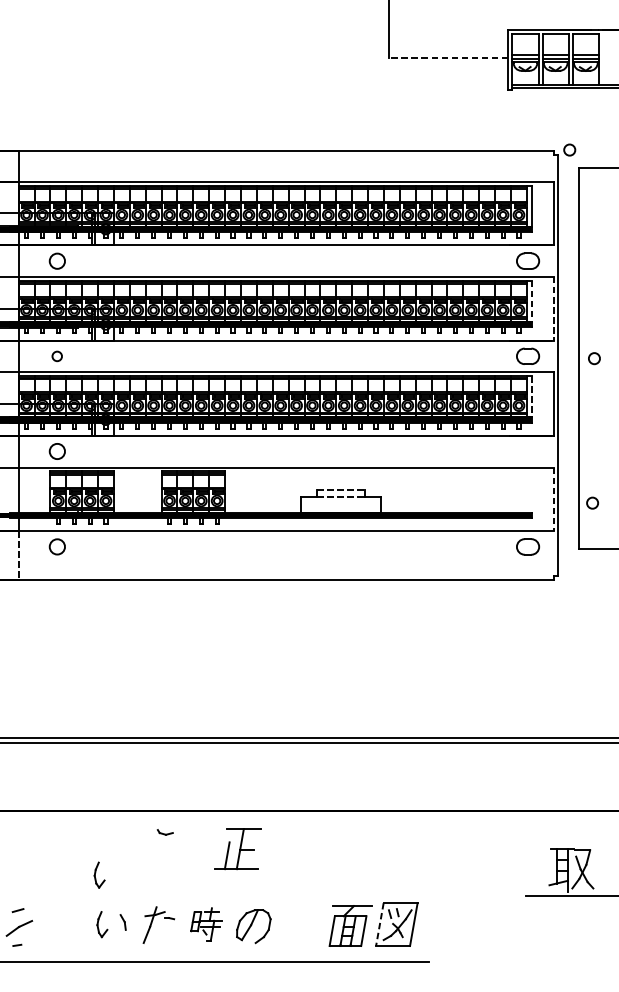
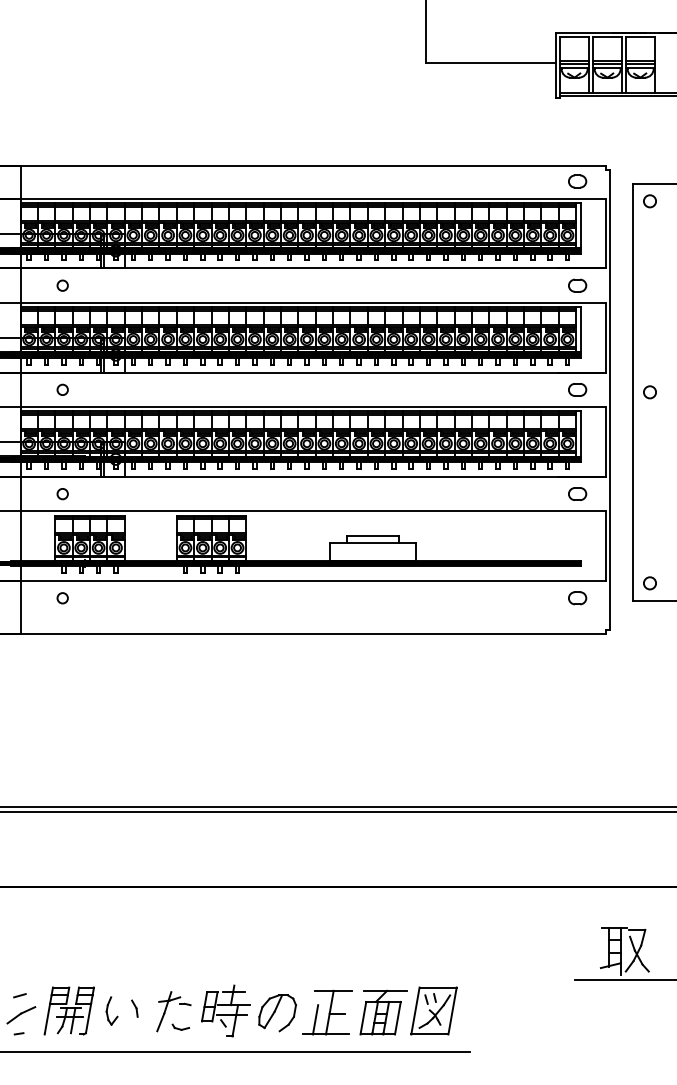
line: (448, 57) -> (490, 63), dashed -> solid
circle: (569, 150) -> (649, 201), moved
part: (528, 165) -> (577, 181), added
circle: (57, 260) -> (62, 285), size x0.62
part: (528, 260) -> (577, 285), size x0.71
line: (531, 301) -> (581, 329), dashed -> solid
line: (553, 308) -> (605, 337), dashed -> solid
part: (528, 356) -> (577, 389), size x0.71
line: (531, 397) -> (581, 434), dashed -> solid
part: (528, 451) -> (577, 493), added
circle: (57, 452) -> (62, 494), size x0.62
line: (341, 490) -> (373, 536), dashed -> solid
line: (341, 496) -> (373, 543), dashed -> solid
line: (553, 499) -> (605, 546), dashed -> solid
circle: (592, 503) -> (649, 583), moved
circle: (57, 547) -> (62, 598), size x0.62
part: (528, 547) -> (577, 598), size x0.71
line: (19, 555) -> (21, 607), dashed -> solid
part: (164, 831) -> (180, 1026), moved
part: (238, 849) -> (327, 1012), moved
part: (99, 874) -> (108, 956), removed
part: (62, 924) -> (68, 1010), added
part: (206, 924) -> (225, 1010), size x1.43
line: (379, 924) -> (415, 1011), dashed -> solid

